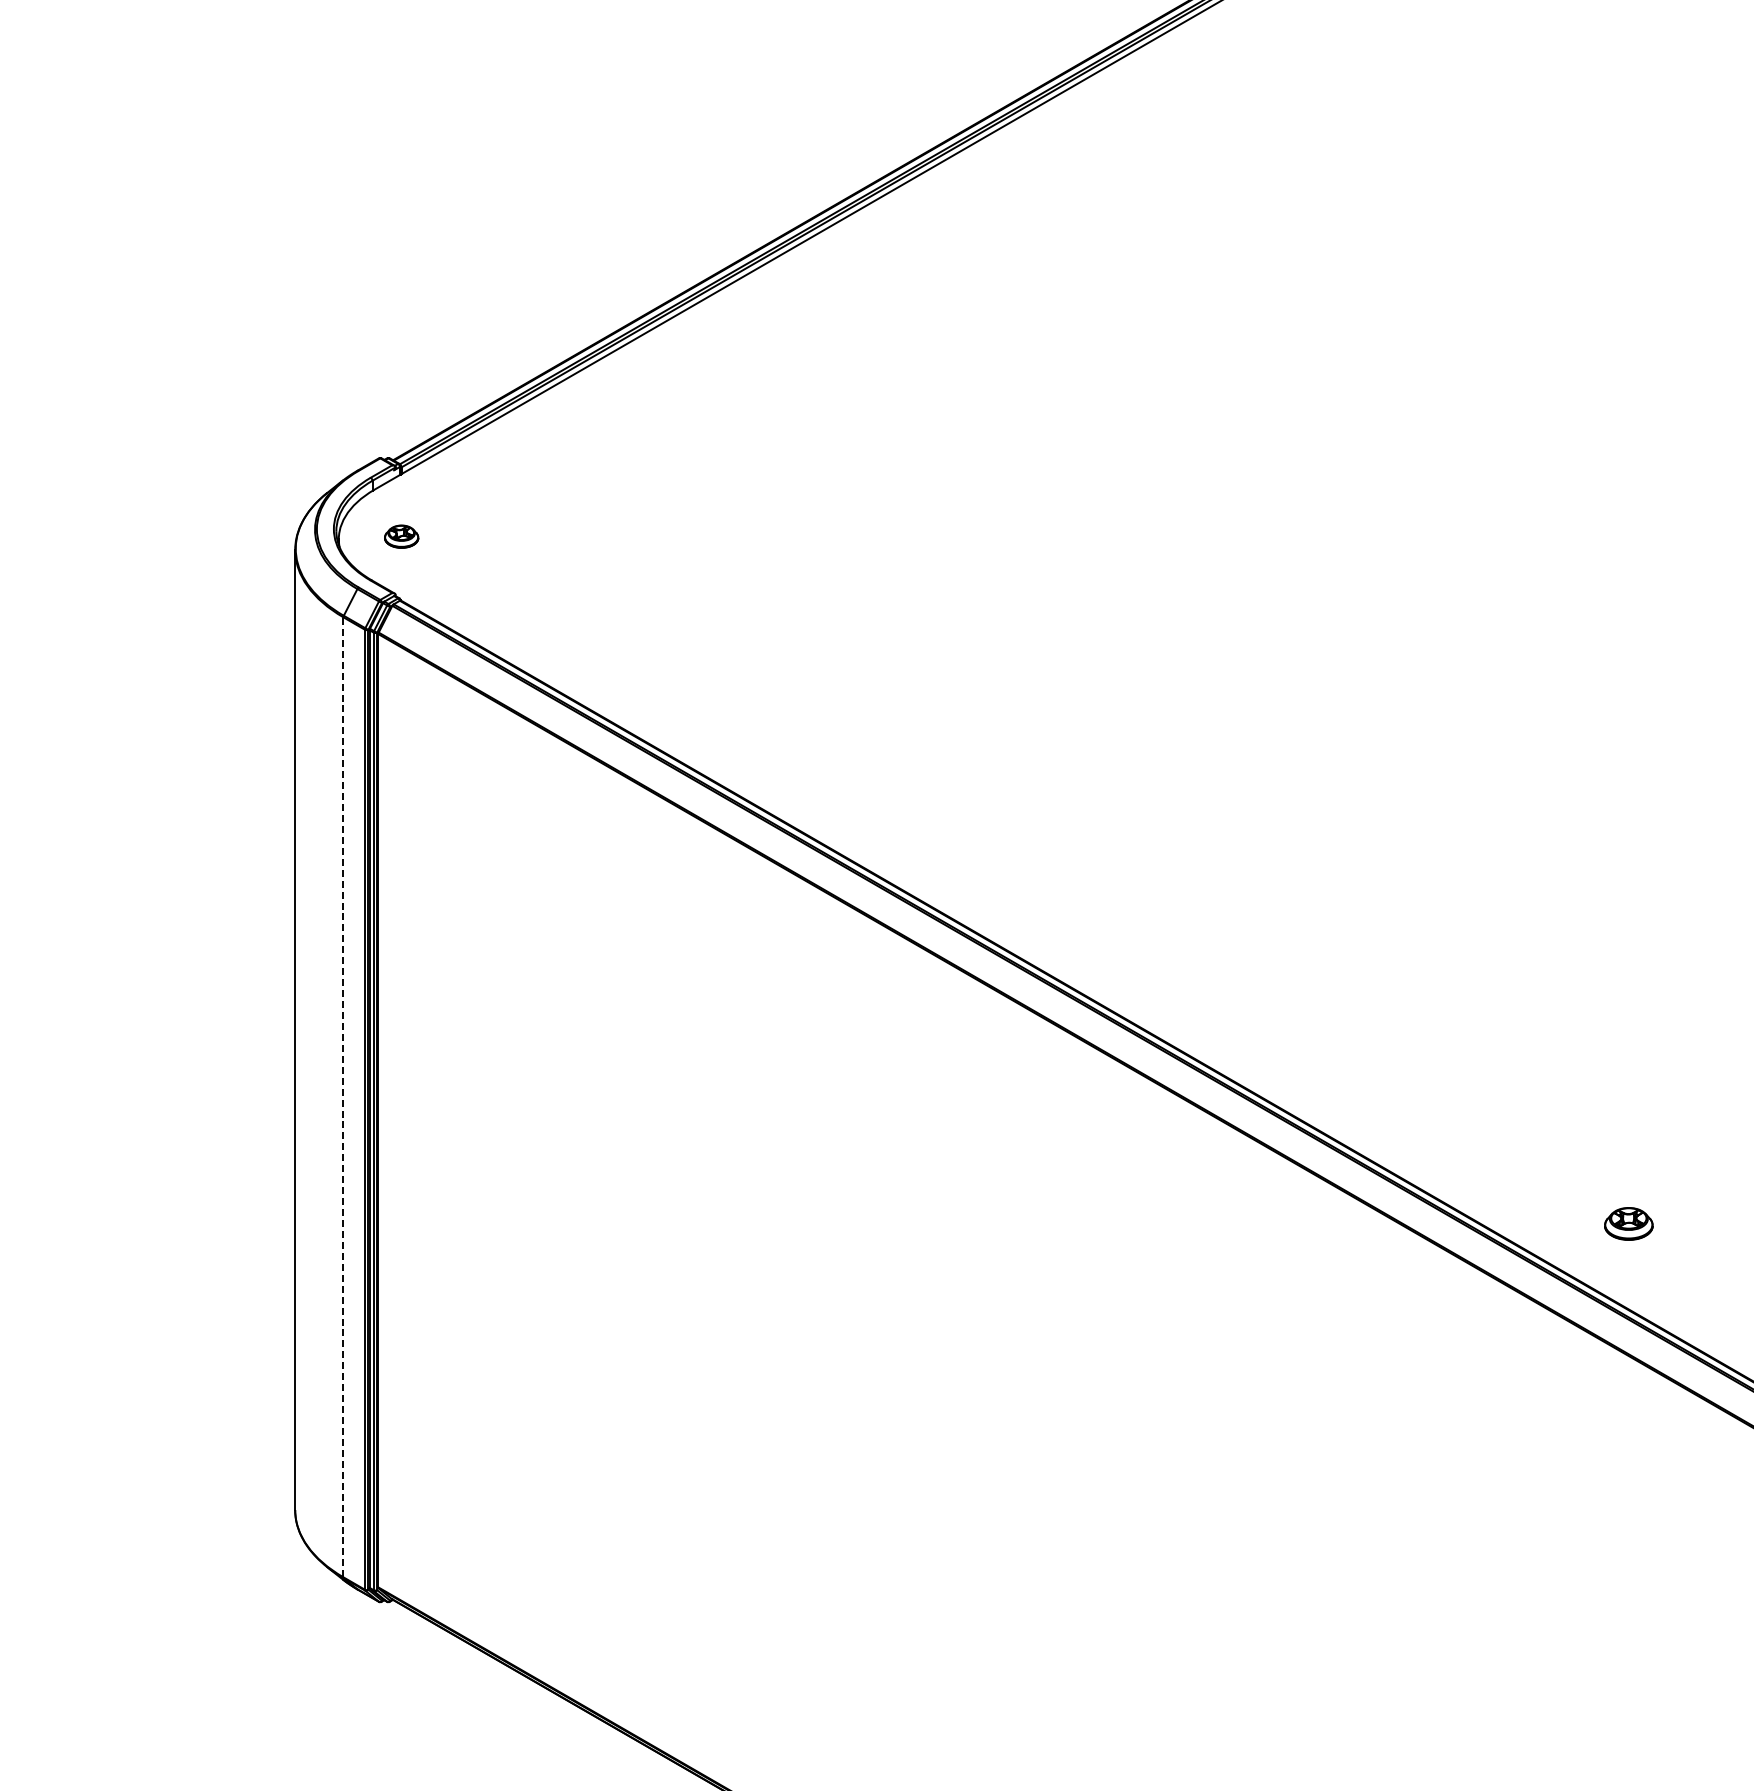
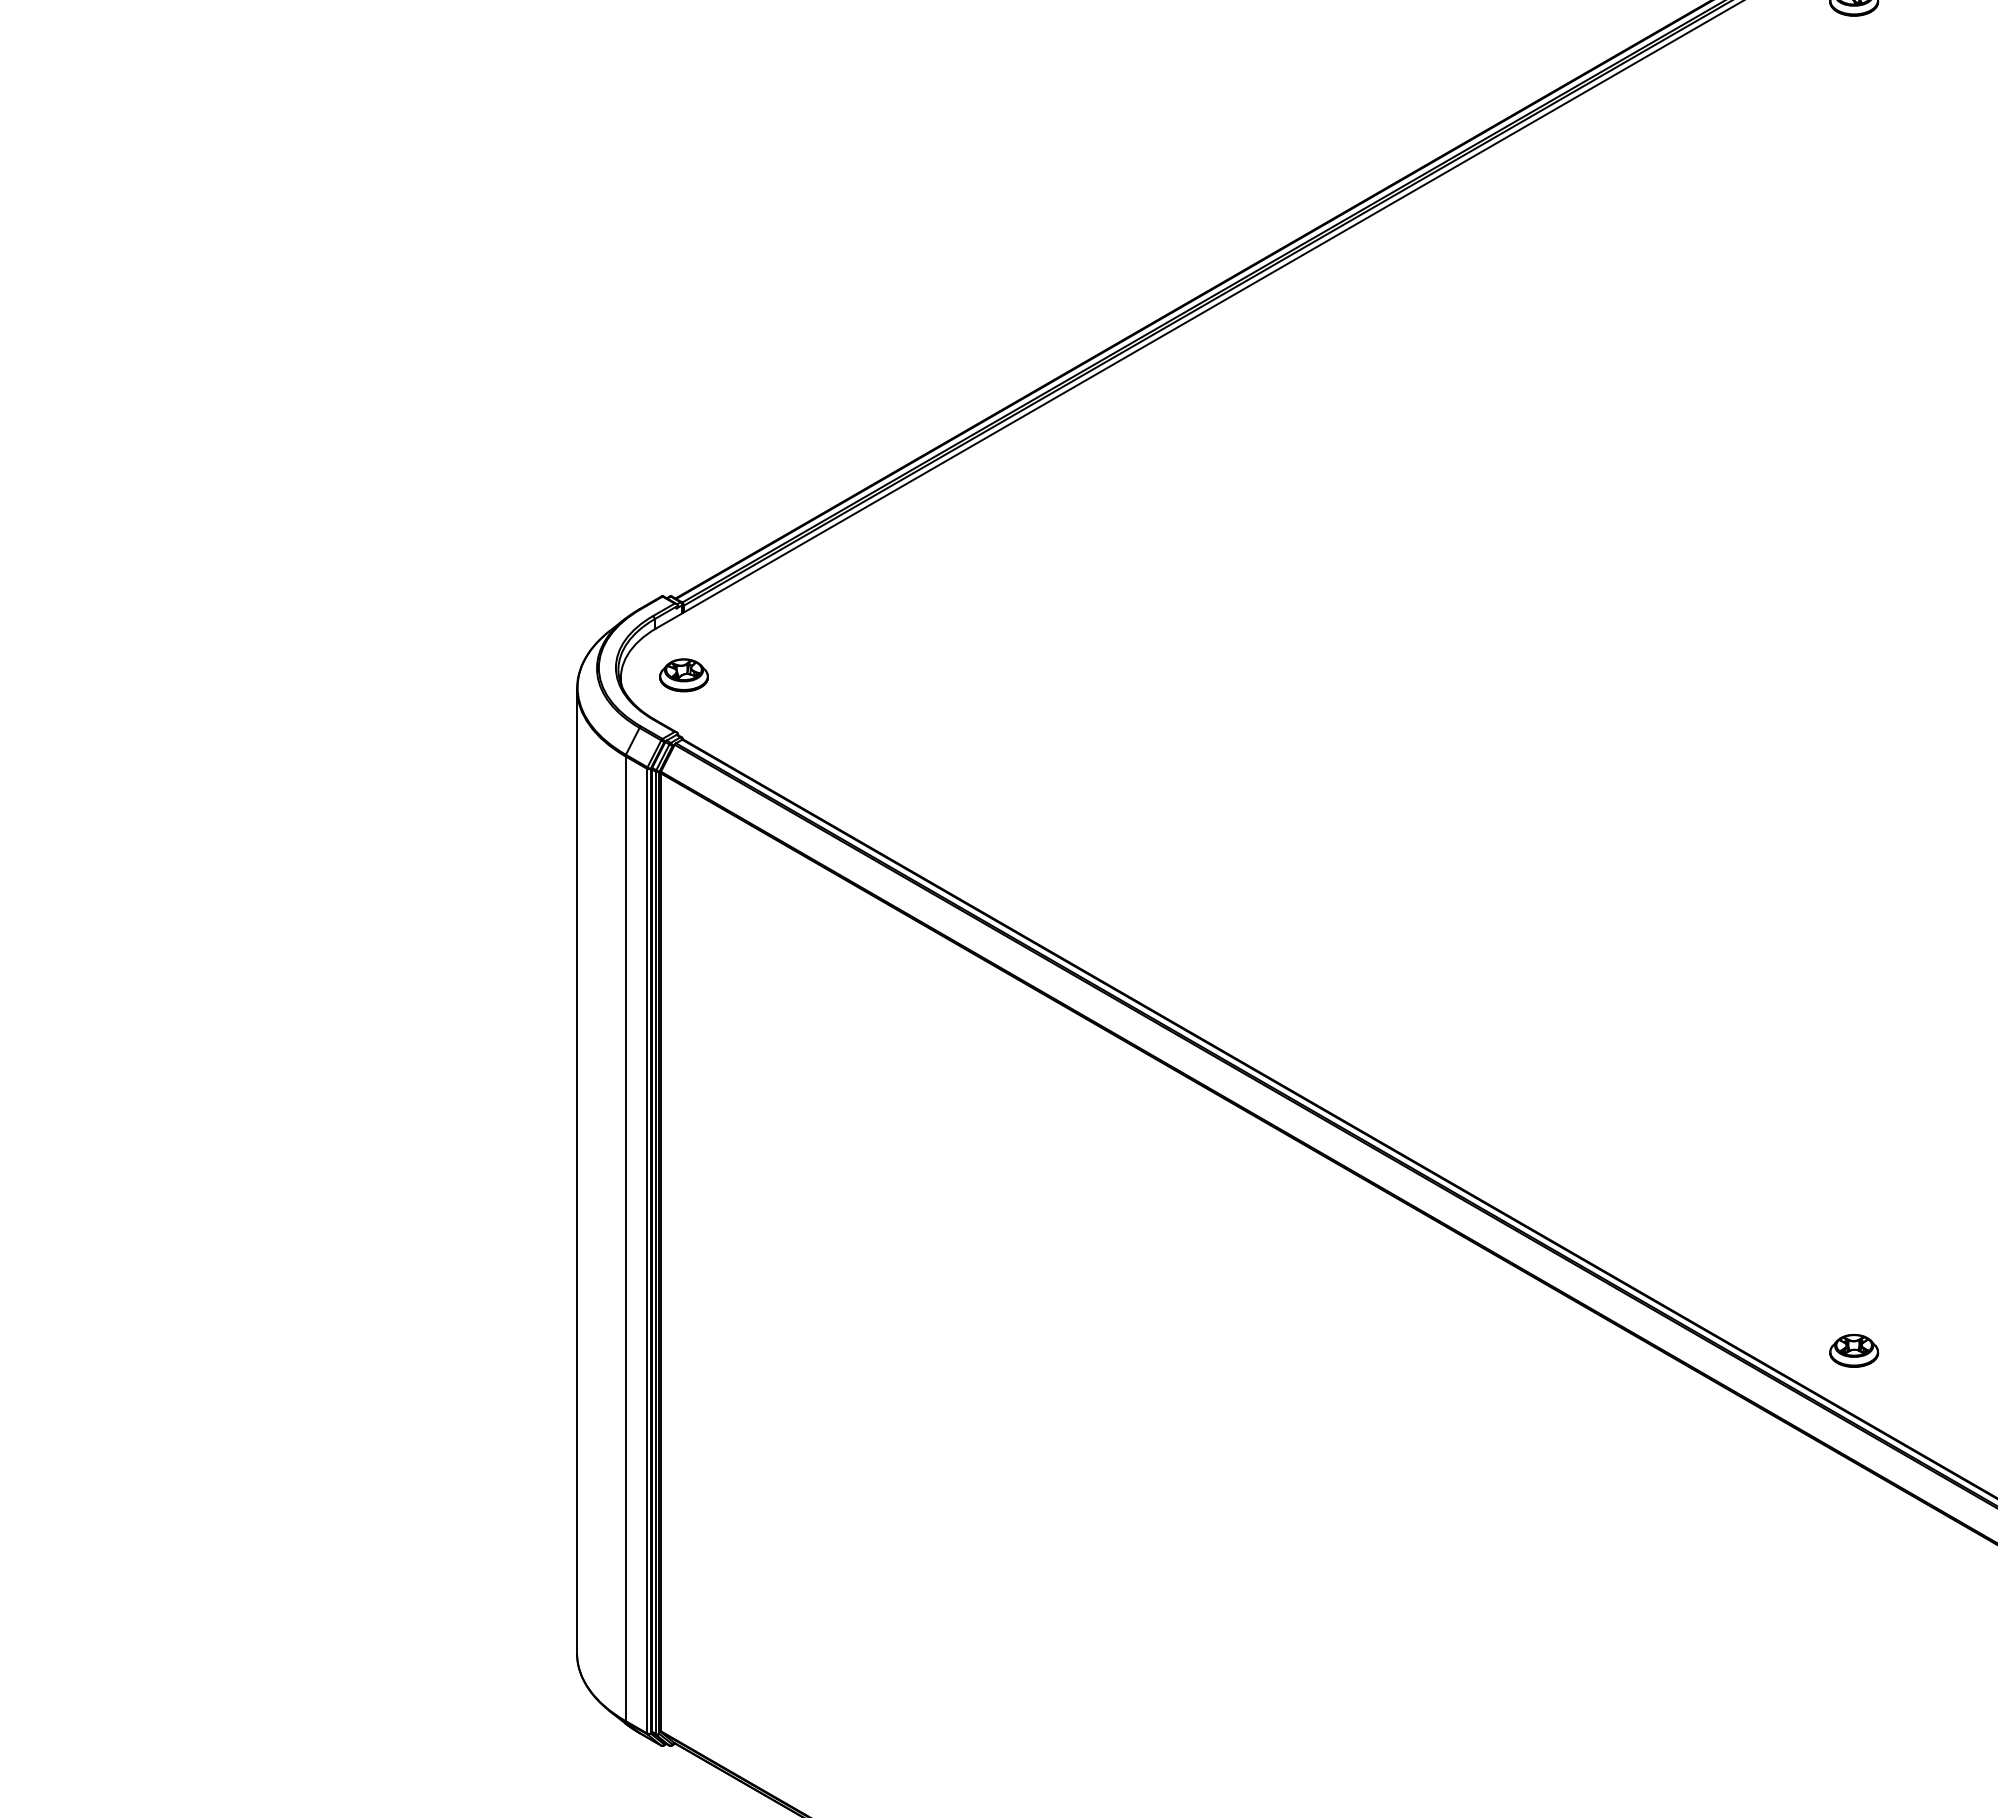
part: (401, 536) -> (683, 675), size x1.43
line: (343, 1097) -> (625, 1238), dashed -> solid
part: (1629, 1223) -> (1854, 1350), moved

